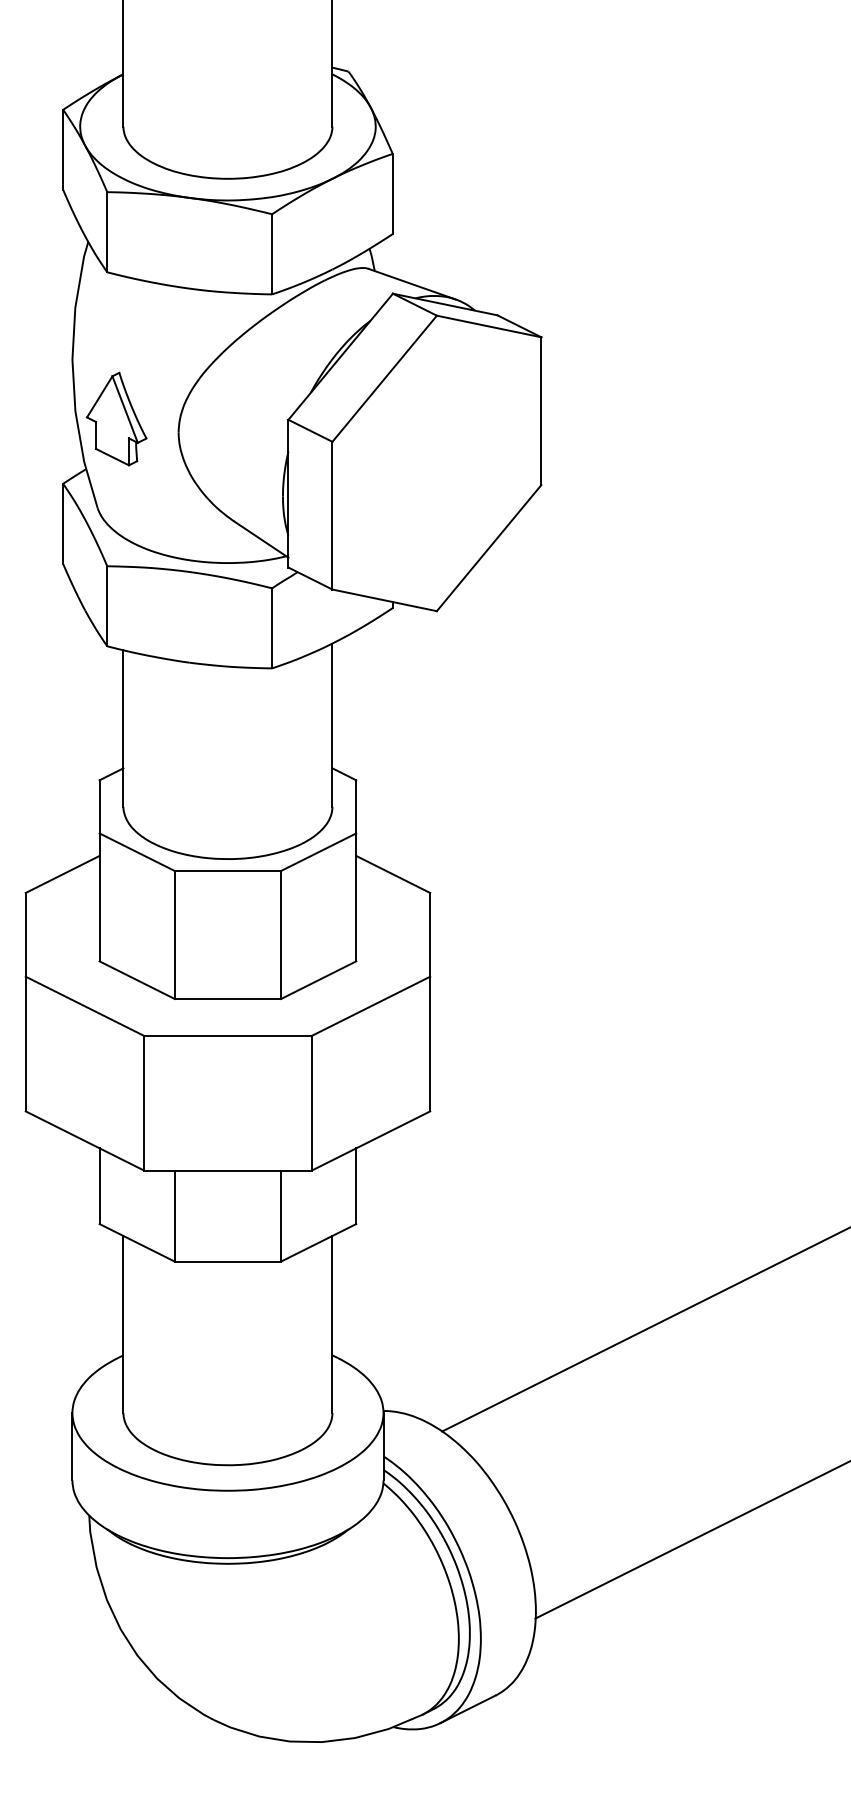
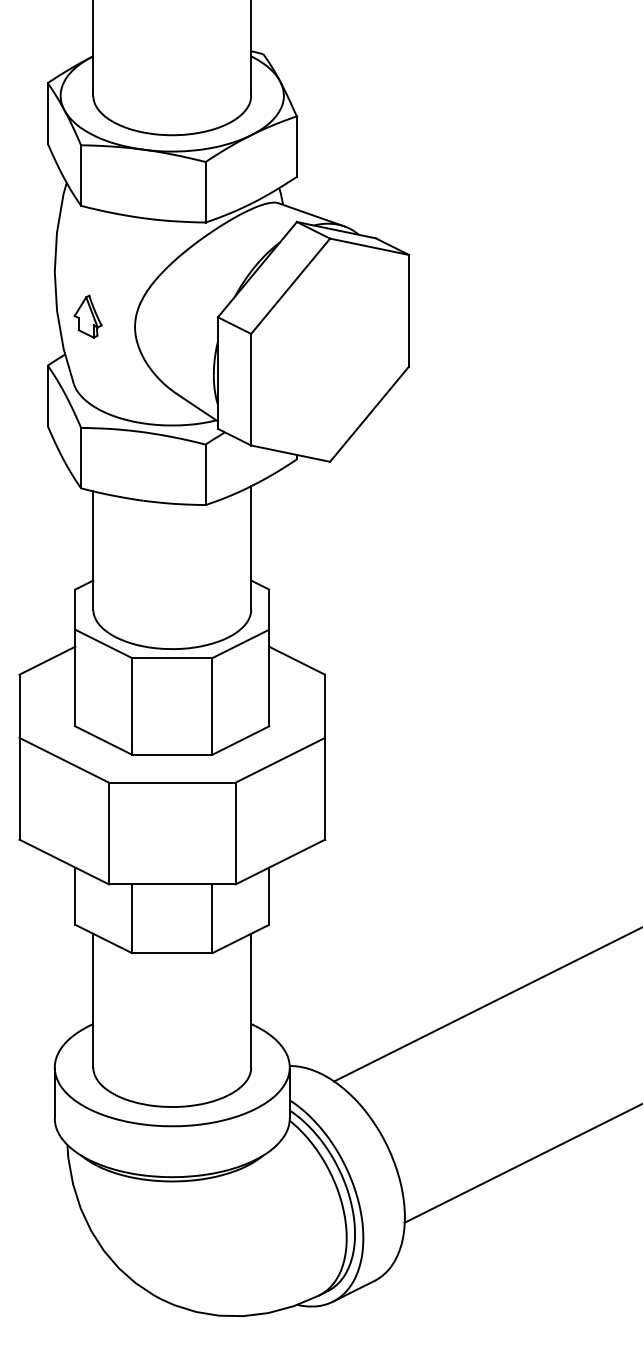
part: (116, 418) -> (88, 316), size x0.6

